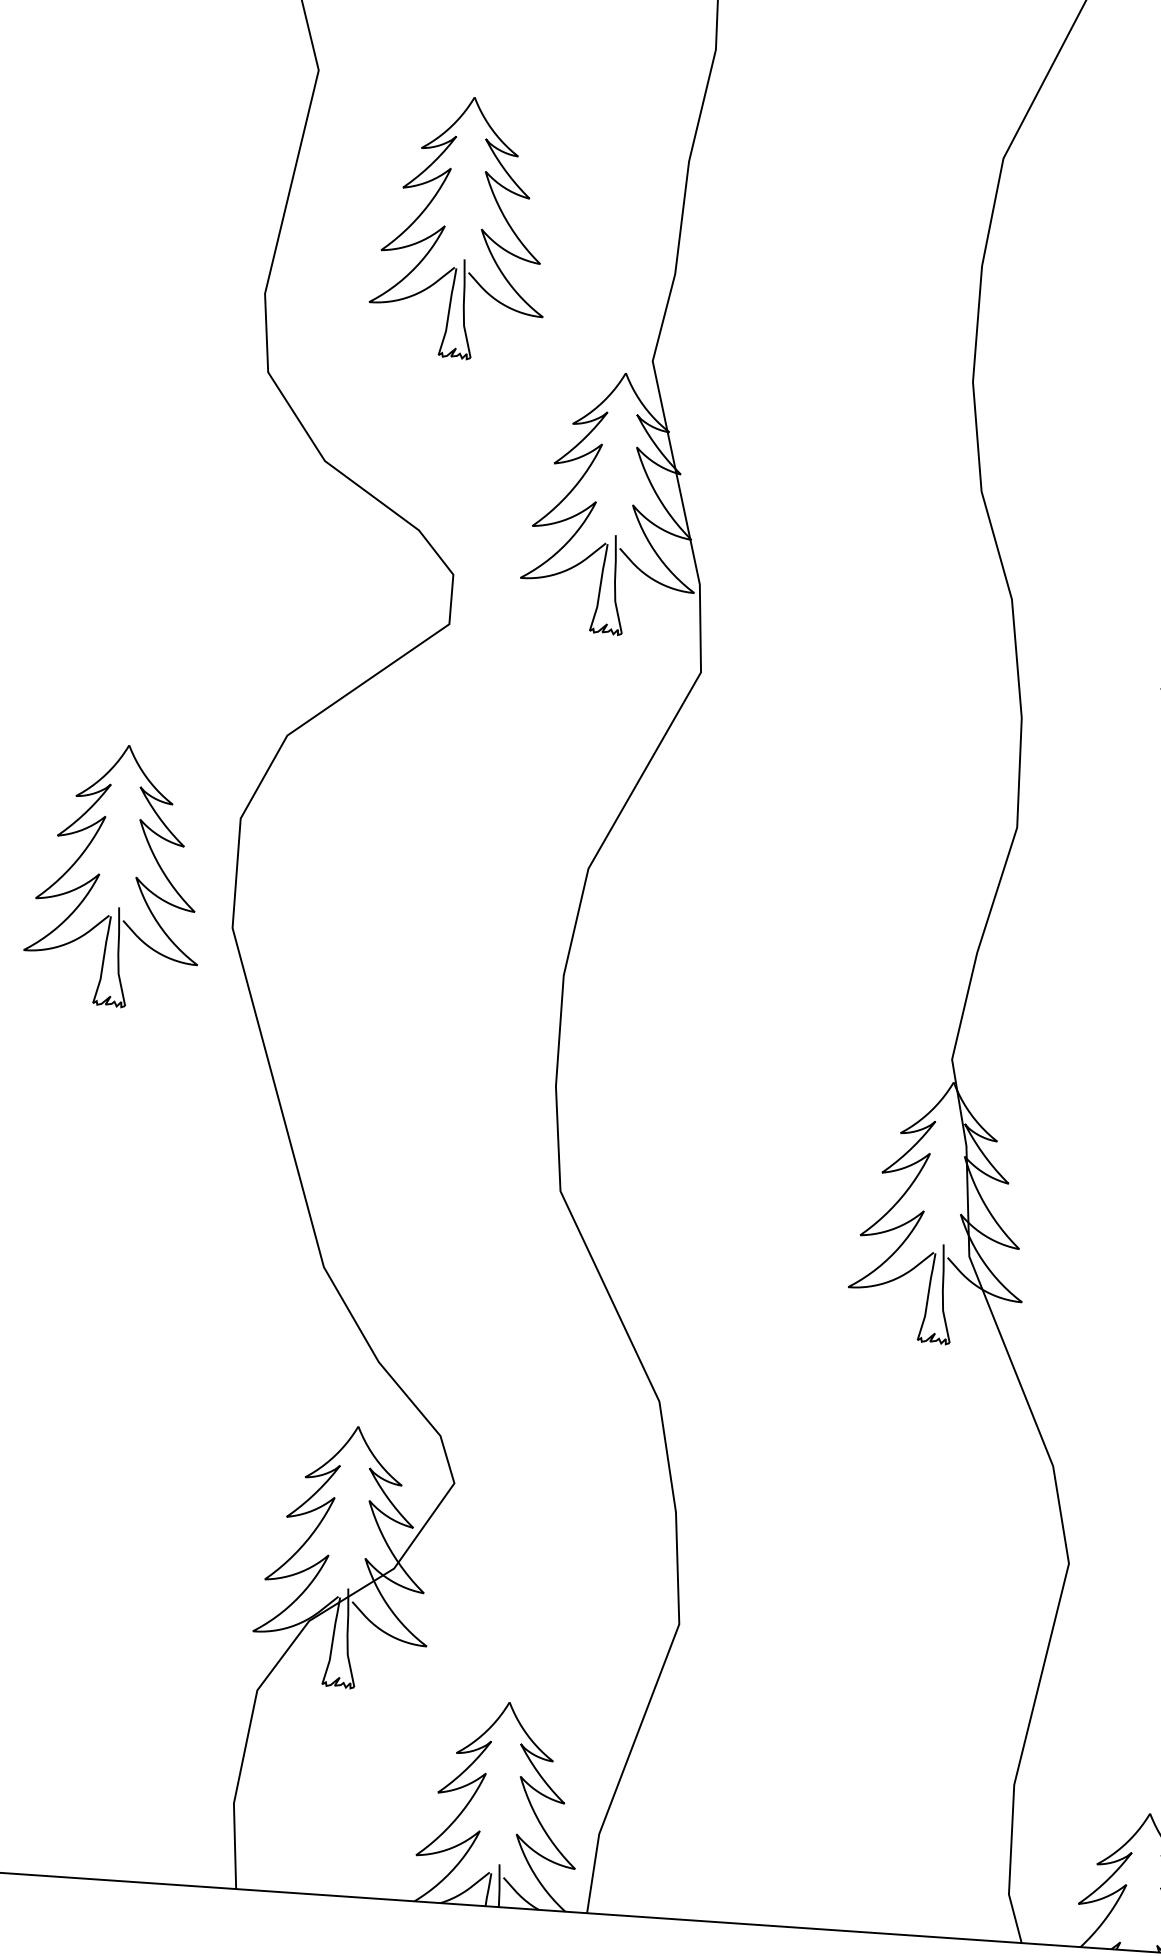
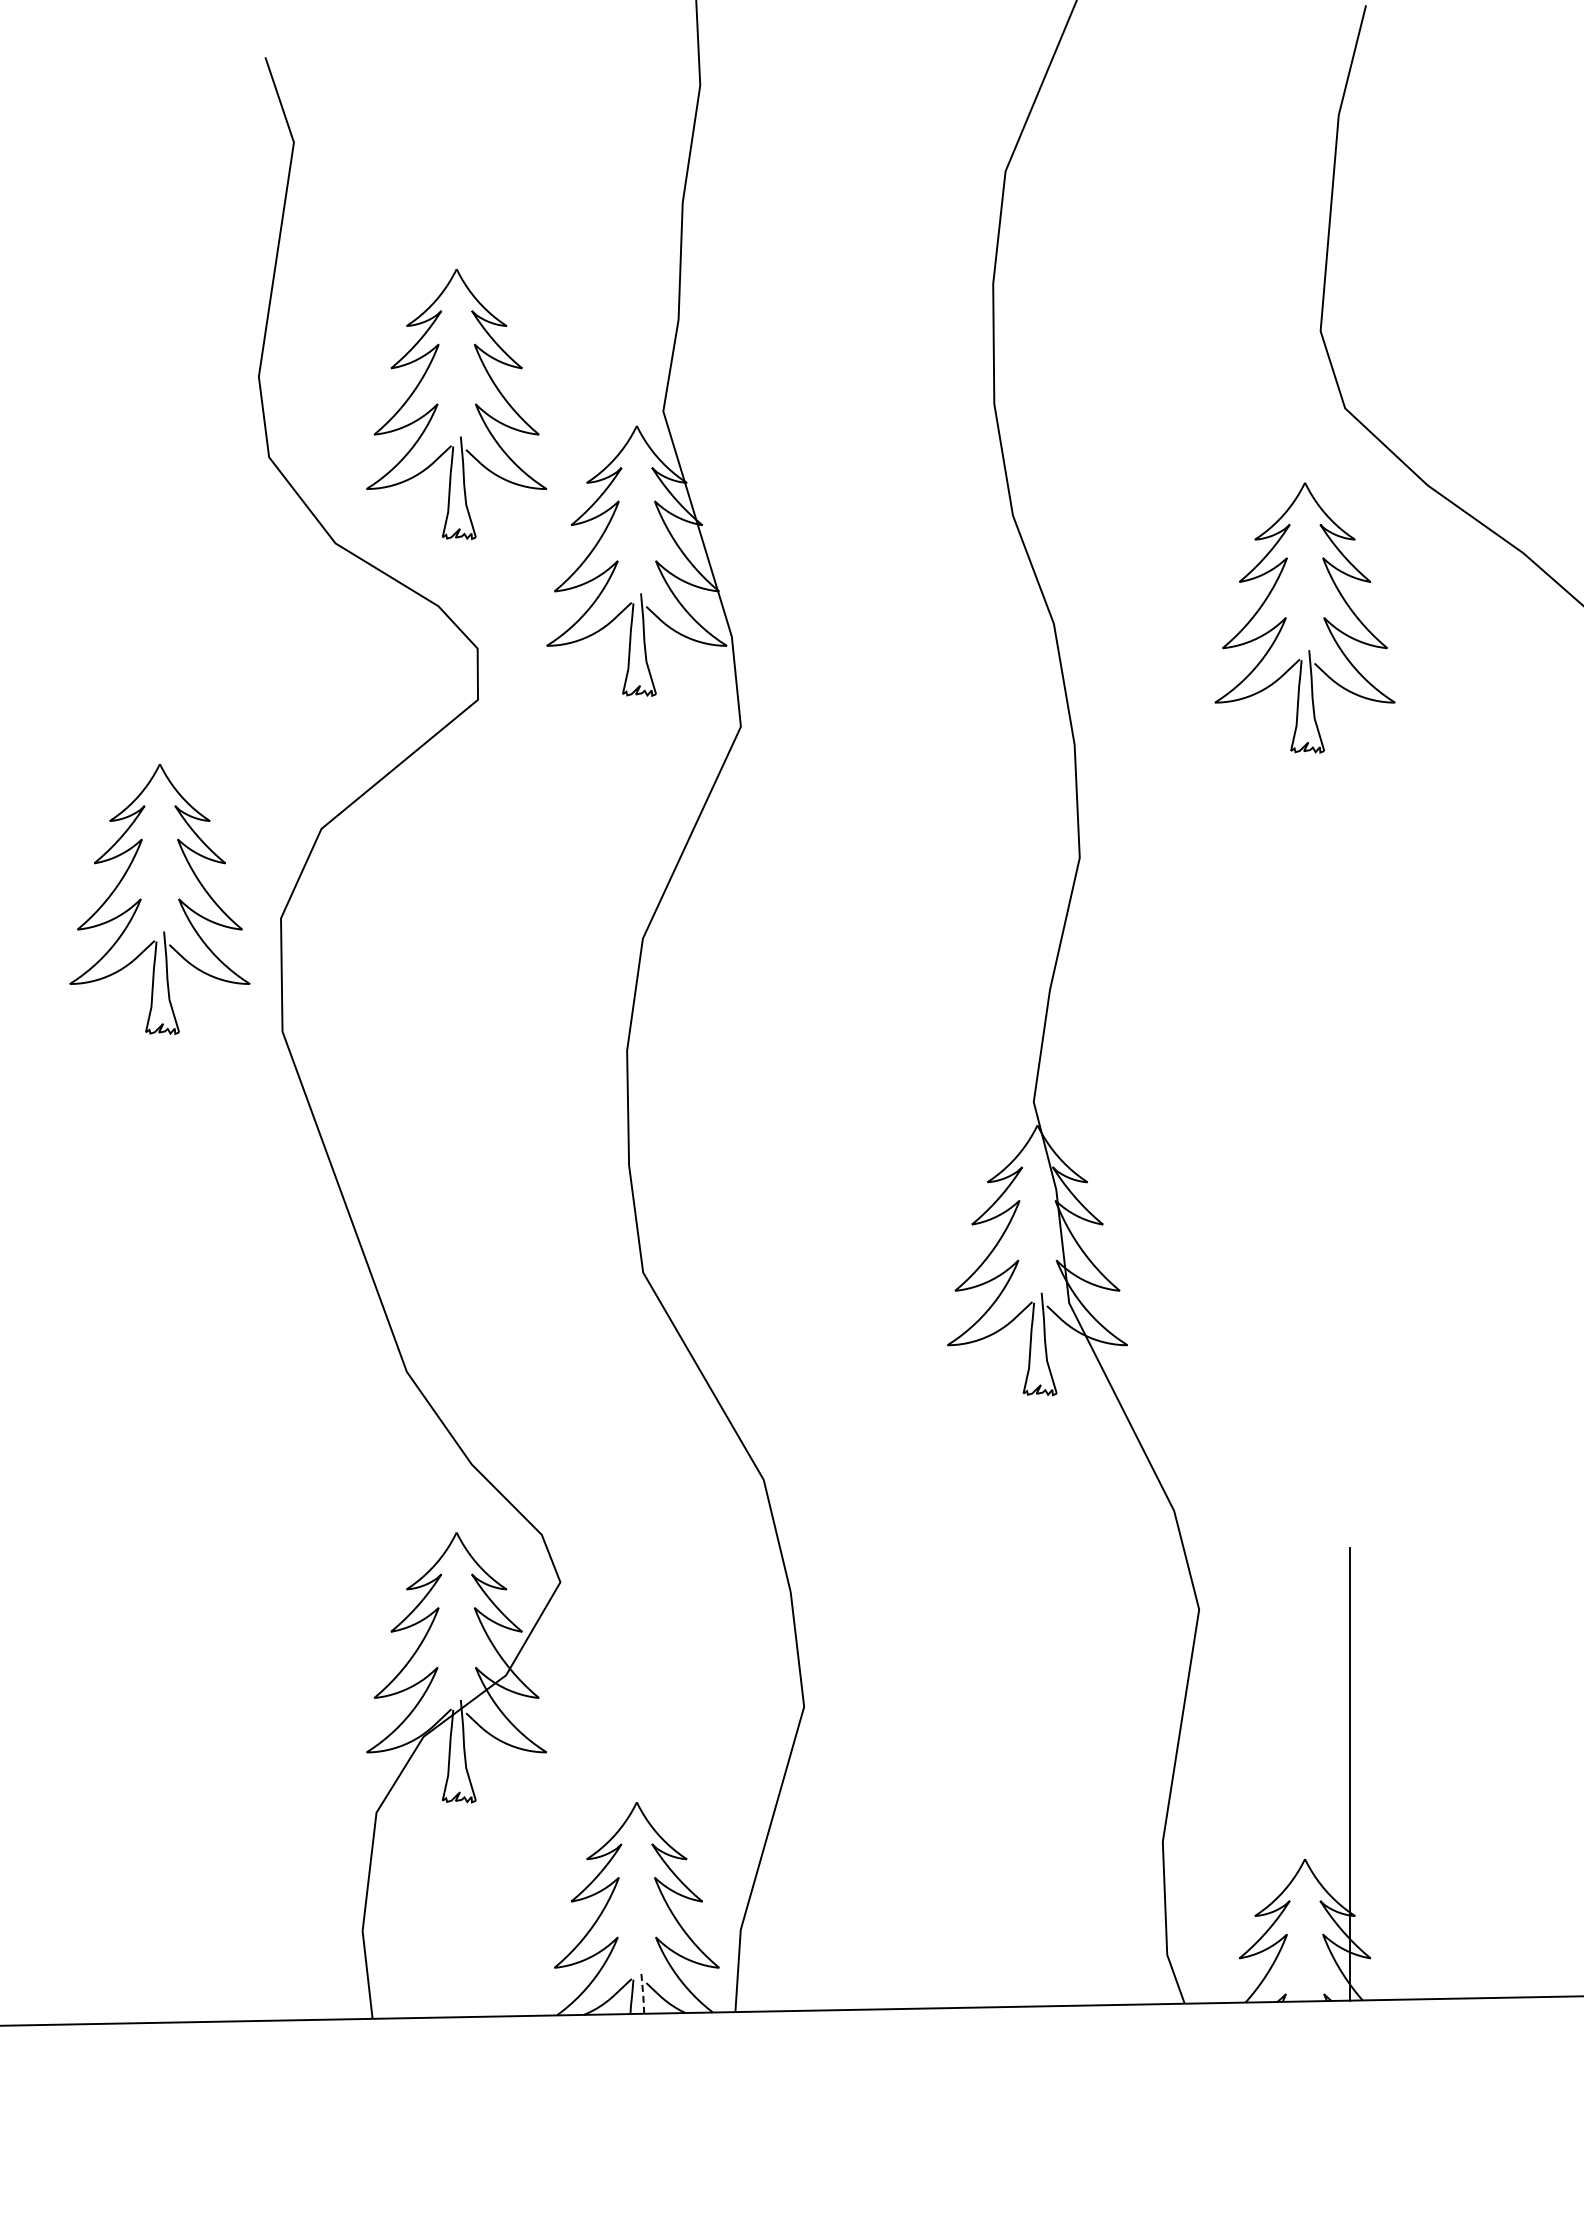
part: (445, 226) -> (438, 404), moved
part: (100, 874) -> (141, 899), moved
line: (499, 1886) -> (642, 1992), solid -> dashed

